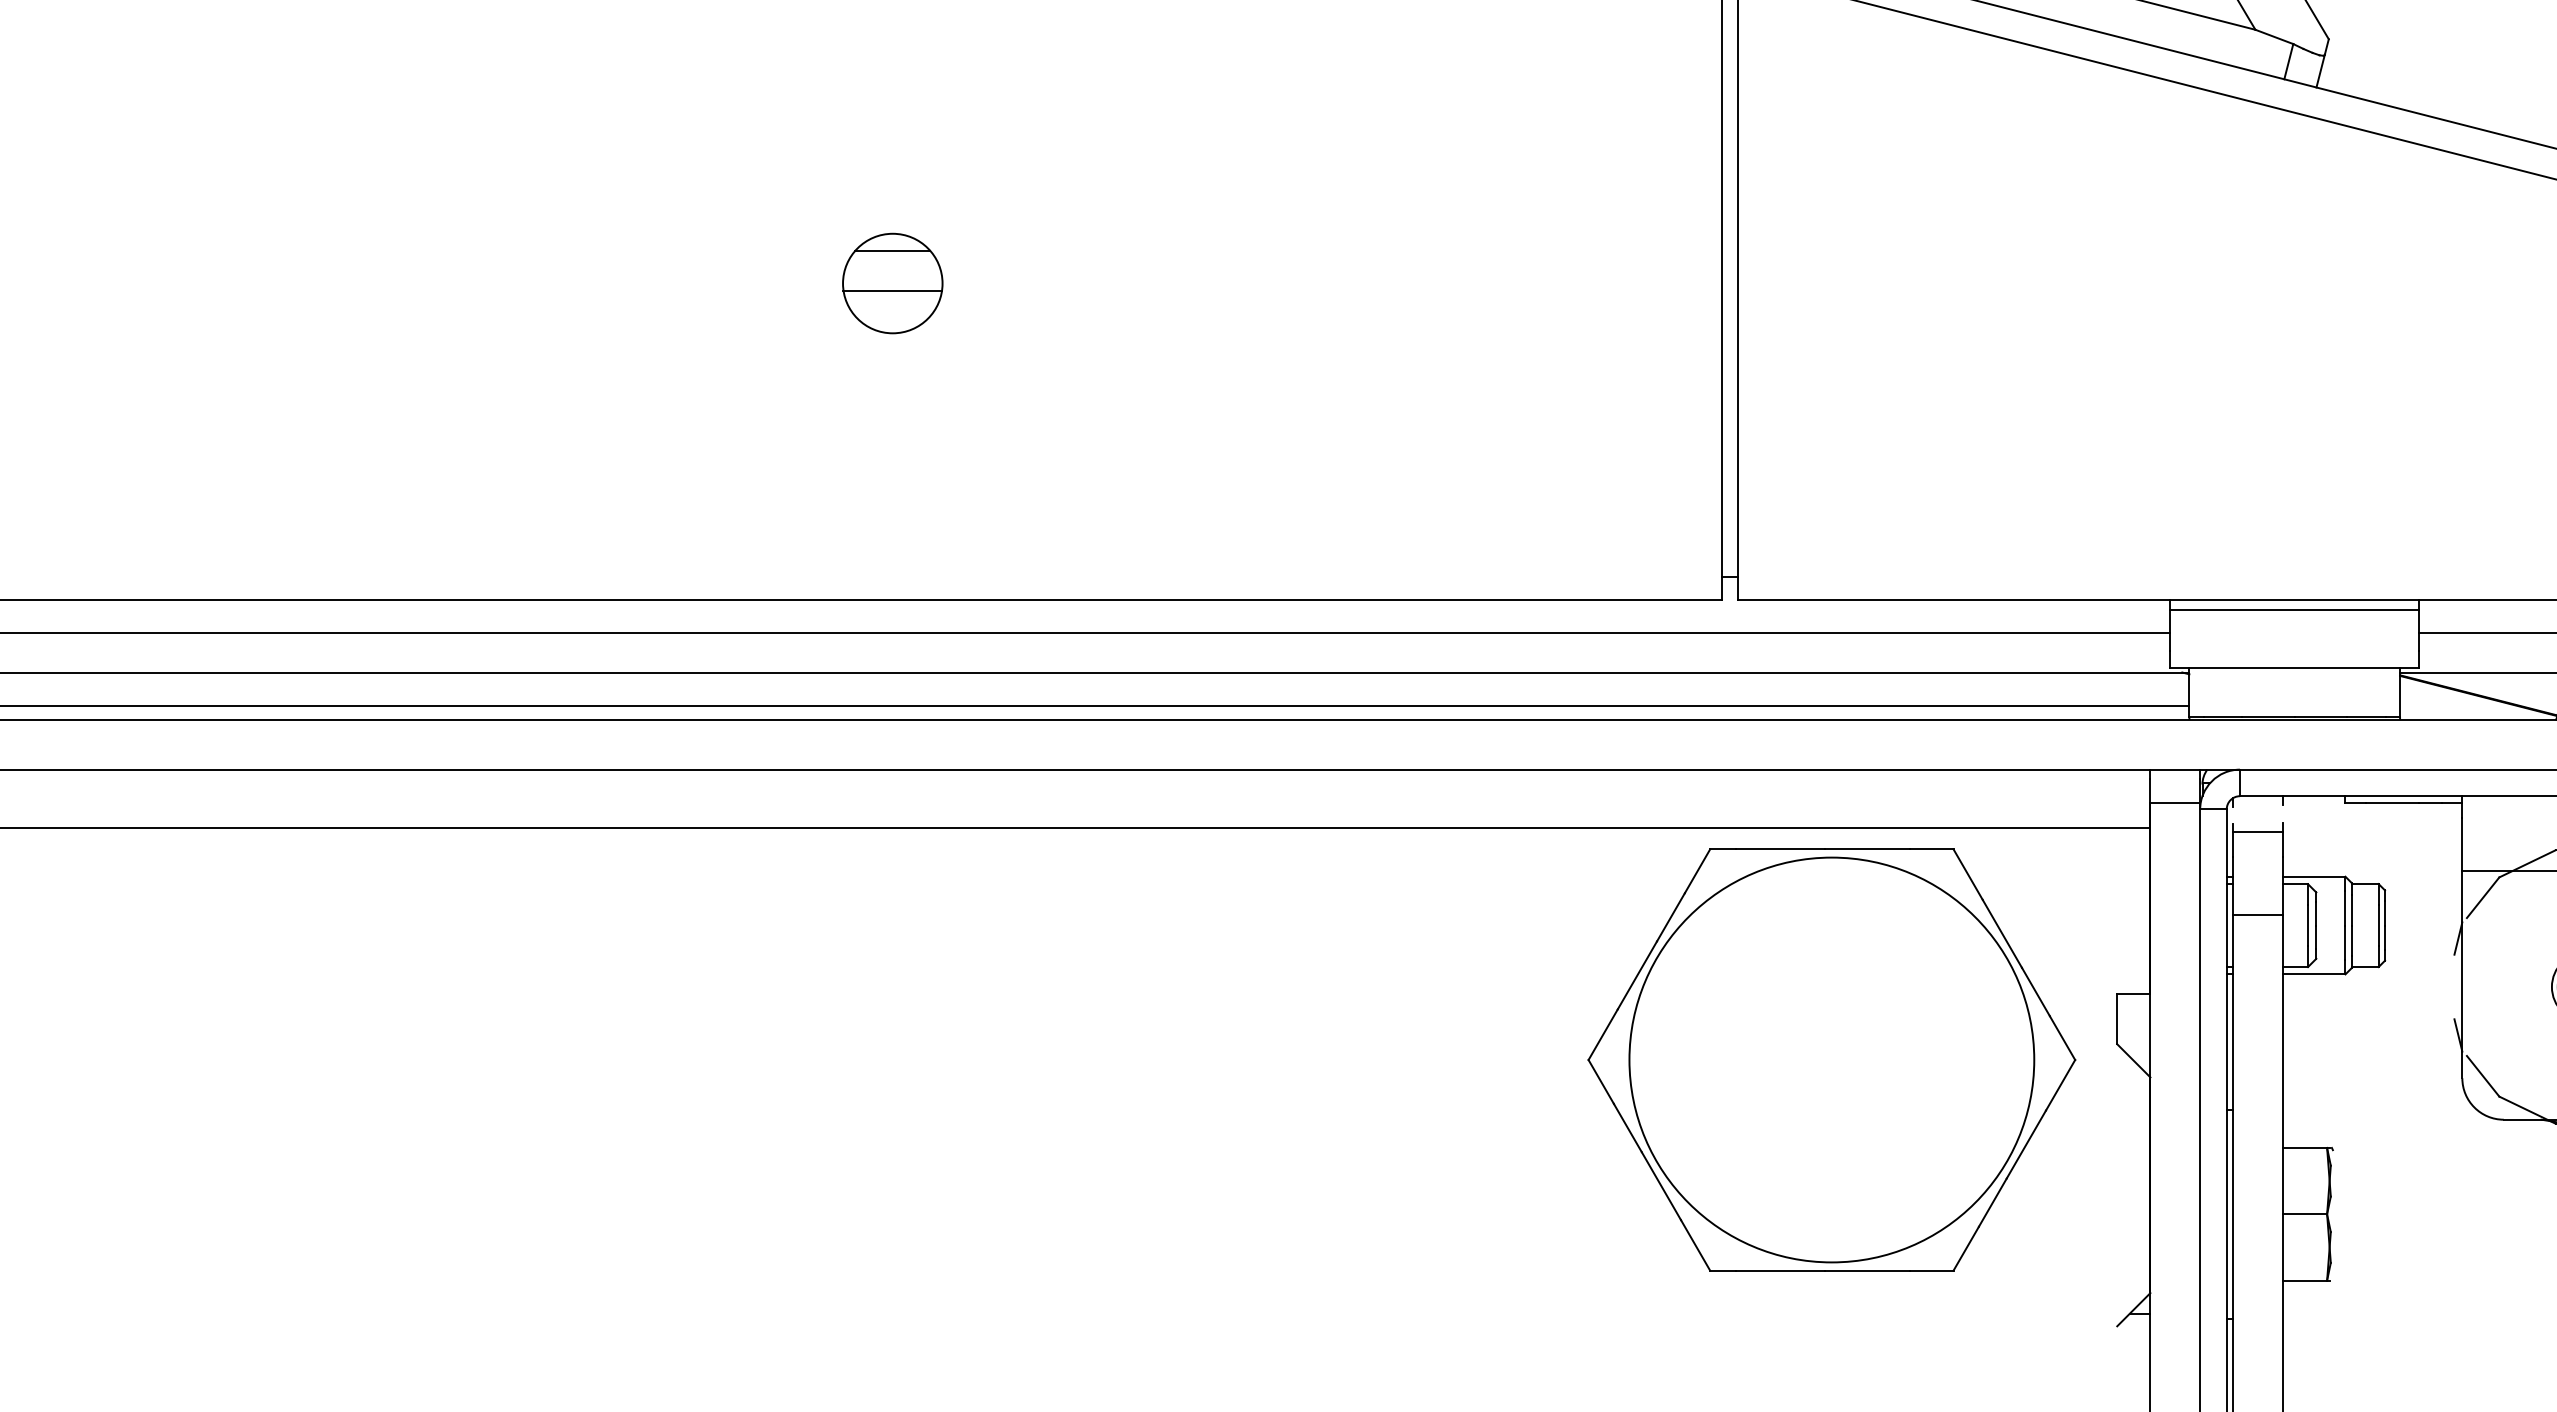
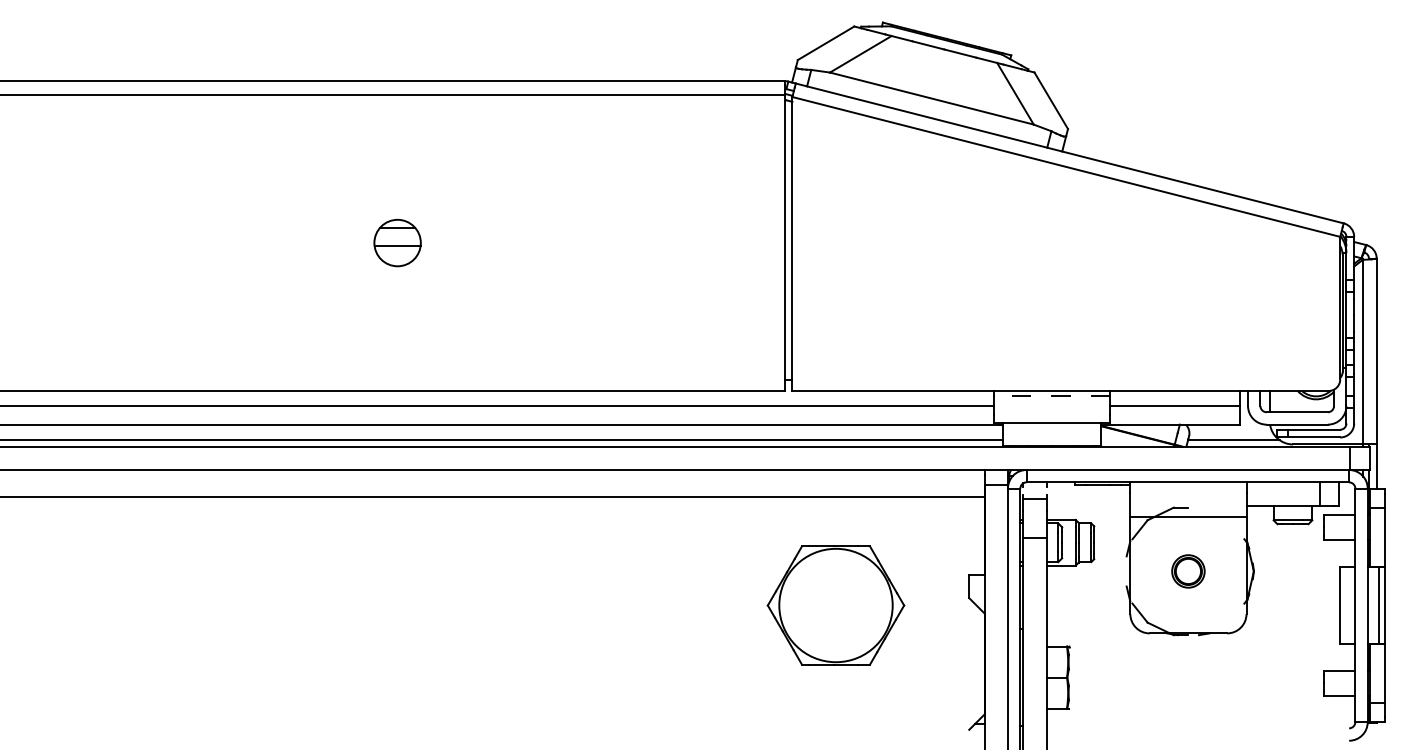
line: (2293, 610) -> (1051, 395), solid -> dashed
part: (1830, 1059) -> (835, 605), size x0.6

